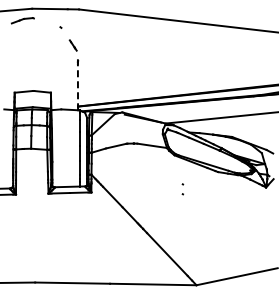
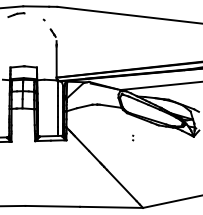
line: (77, 83) -> (56, 60), dashed -> solid
part: (182, 189) -> (132, 138), size x0.62

